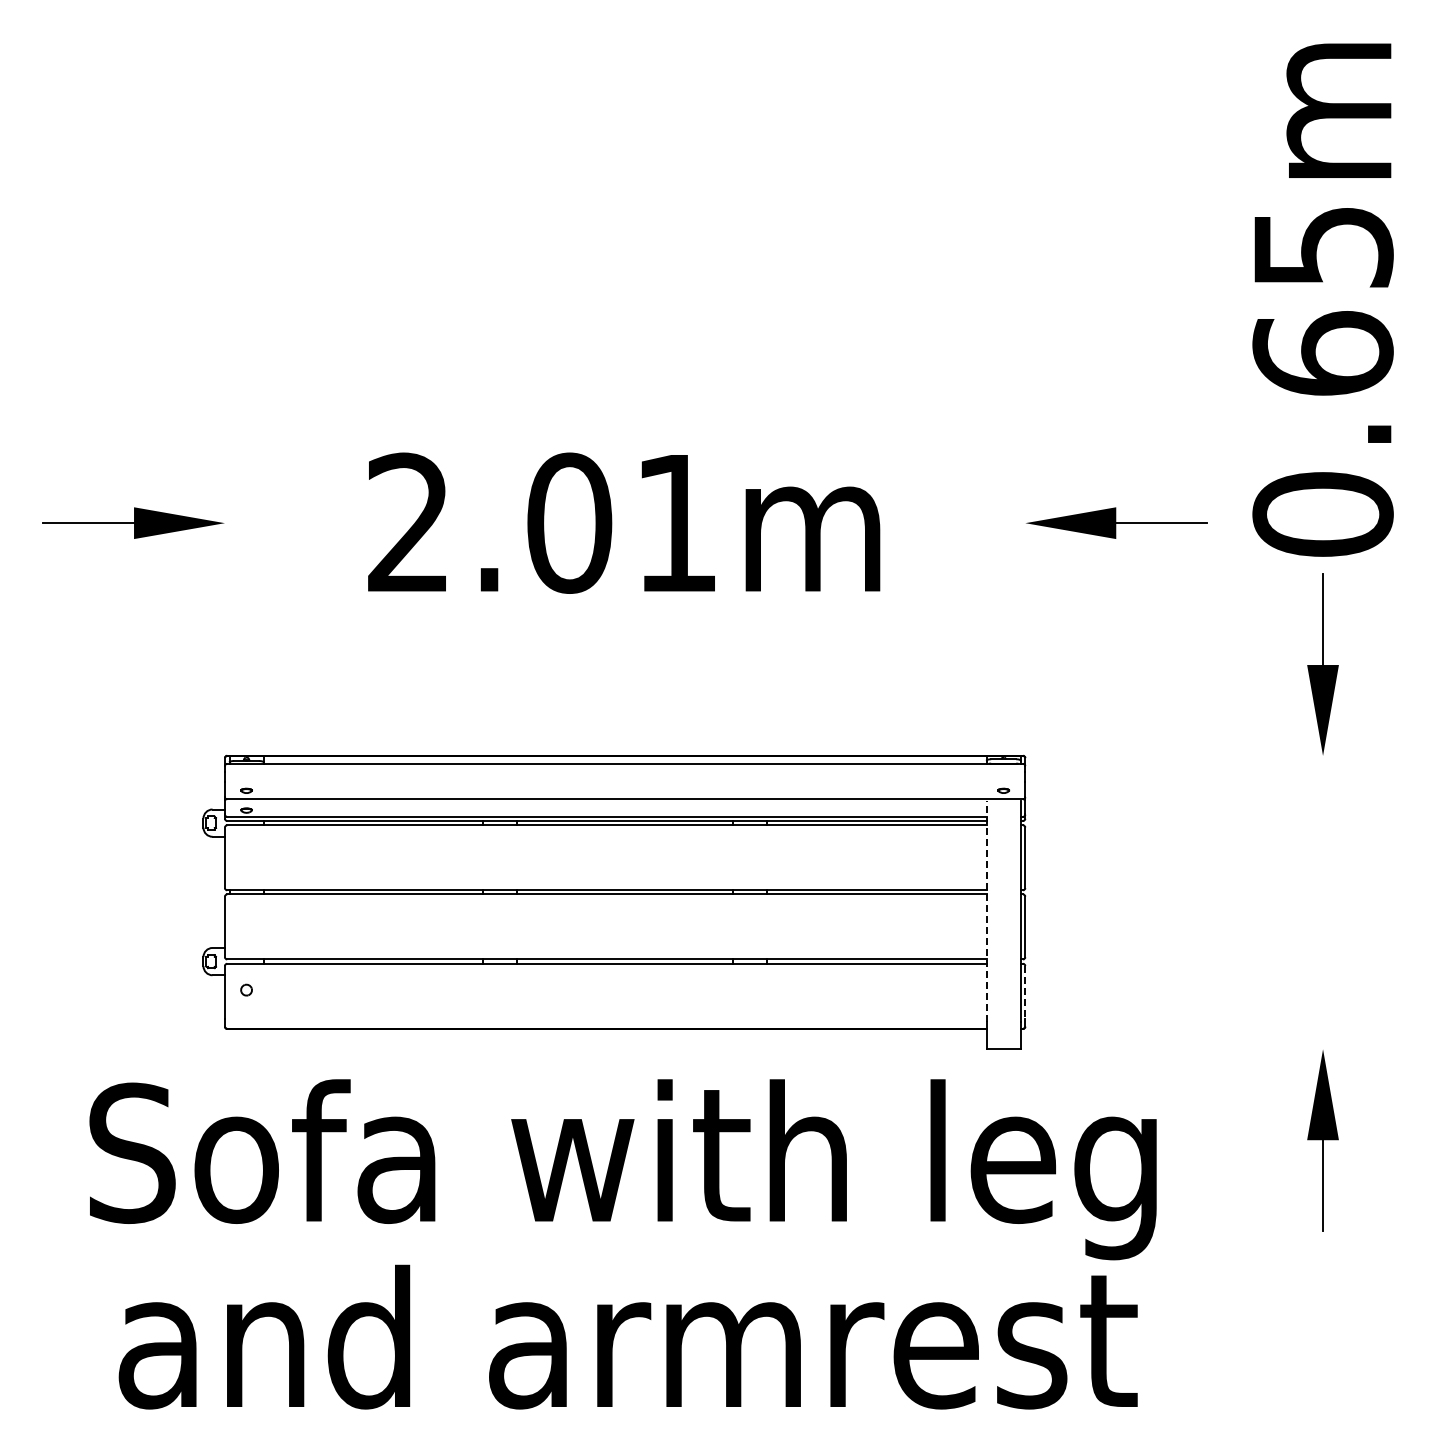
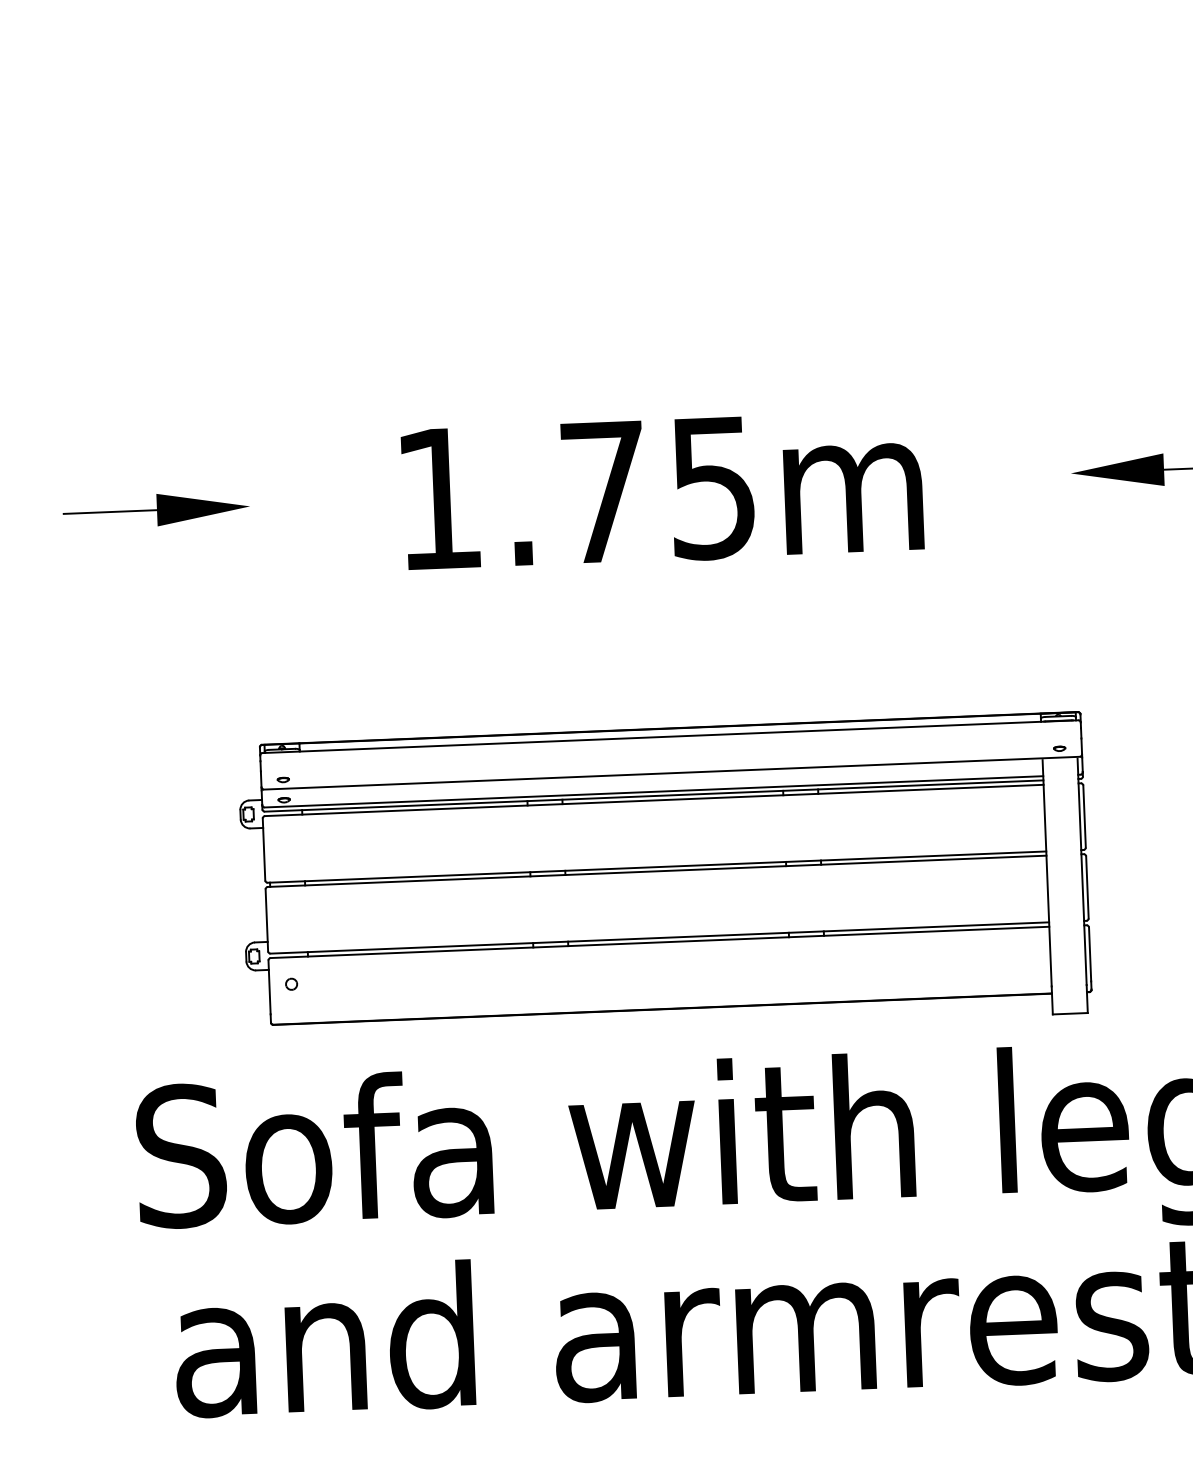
text: (541, 522) -> (574, 492), 2.01m -> 1.75m
line: (986, 911) -> (1047, 873), dashed -> solid
line: (1025, 992) -> (1090, 954), dashed -> solid

